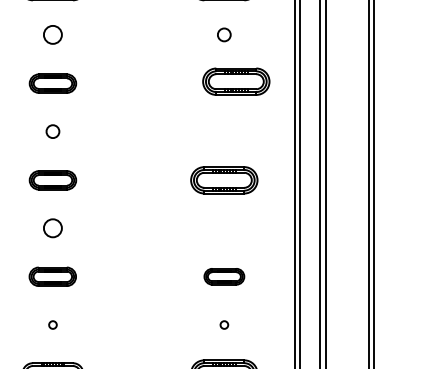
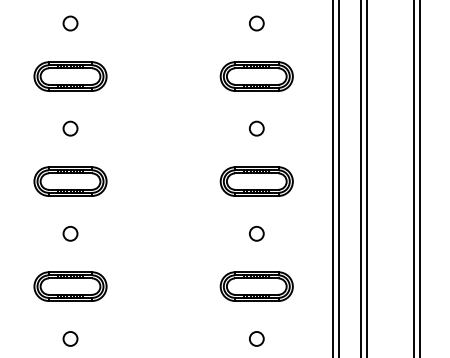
circle: (52, 34) -> (70, 23), size x0.71
part: (236, 81) -> (257, 76), moved
part: (52, 83) -> (70, 76), size x1.43
circle: (224, 131) -> (257, 128), added
part: (52, 180) -> (70, 181), size x1.43
circle: (52, 228) -> (70, 233), size x0.71
circle: (224, 228) -> (257, 233), added
part: (52, 276) -> (70, 286), size x1.43
part: (224, 276) -> (257, 286), size x1.67
circle: (52, 324) -> (70, 338), size x1.67
circle: (224, 324) -> (257, 338), size x1.67

